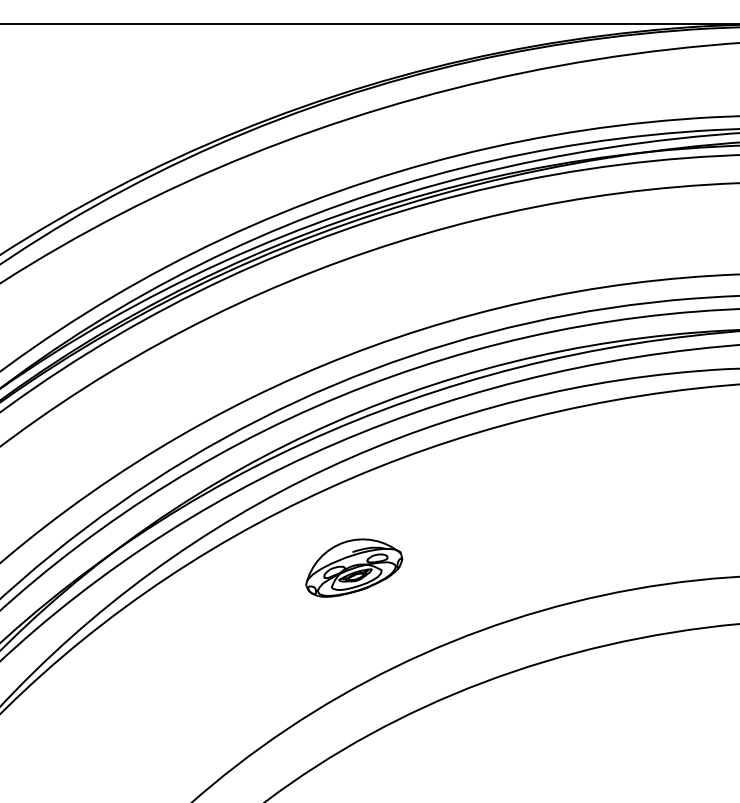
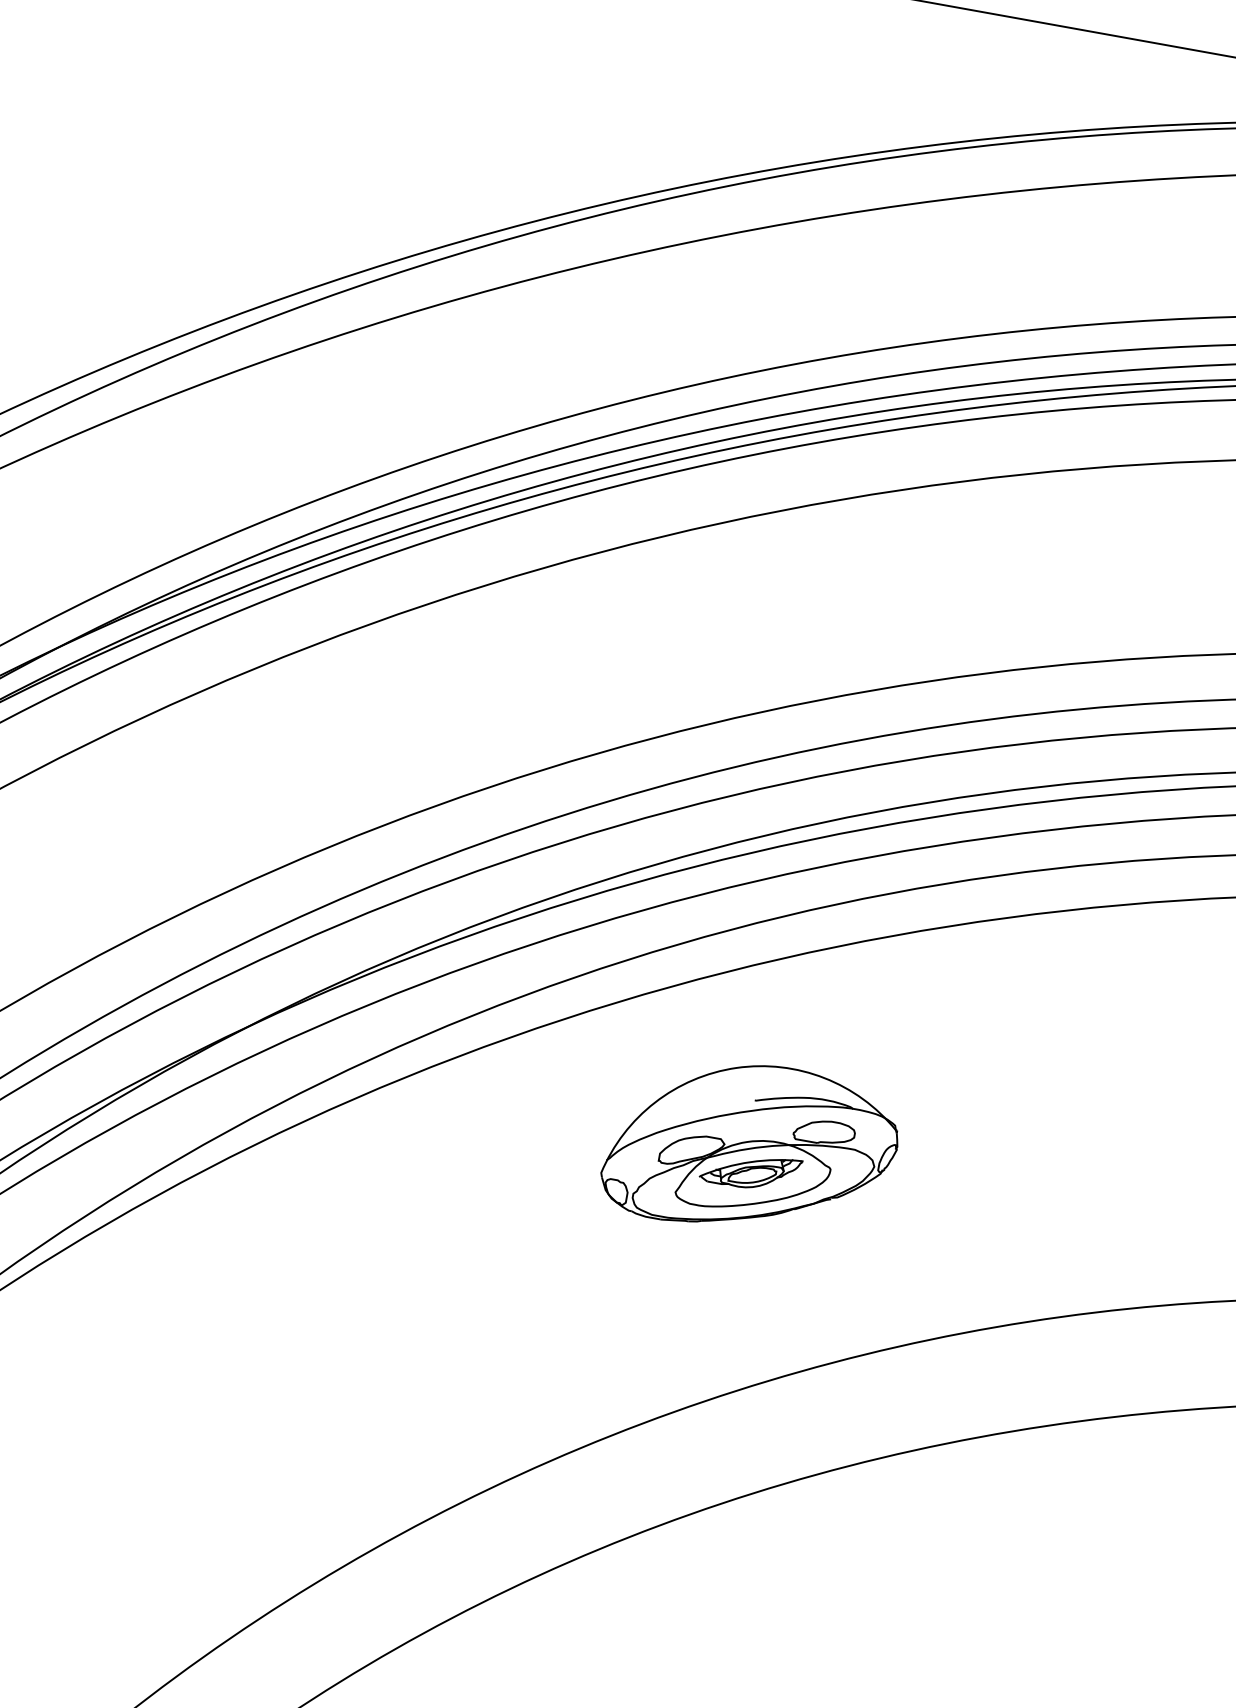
part: (354, 567) -> (752, 1147), size x1.4

